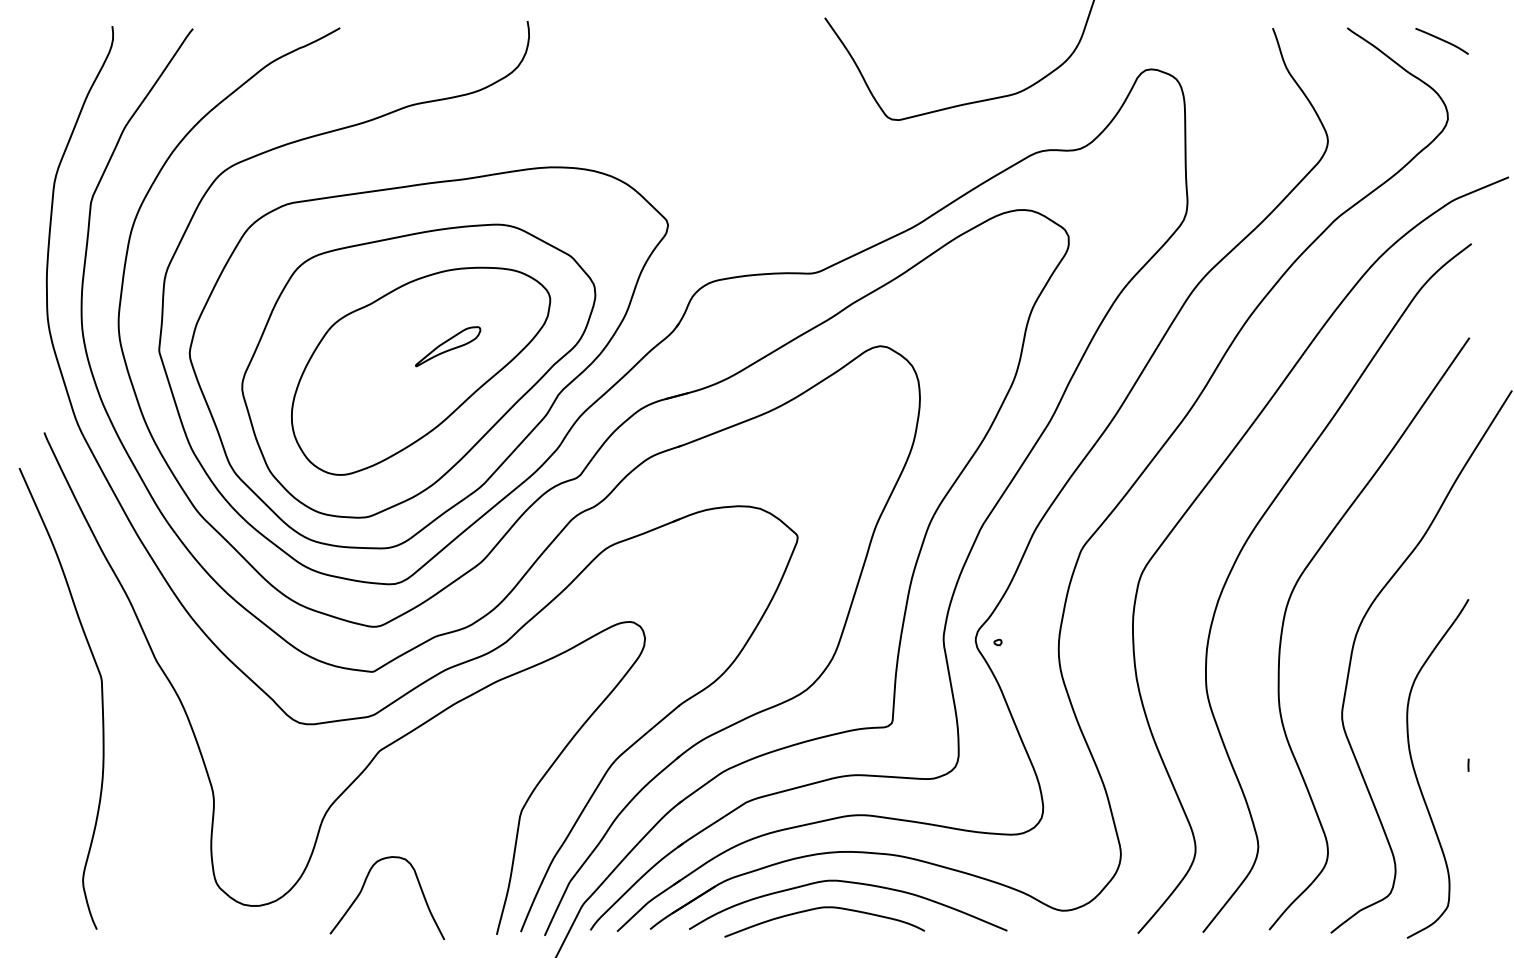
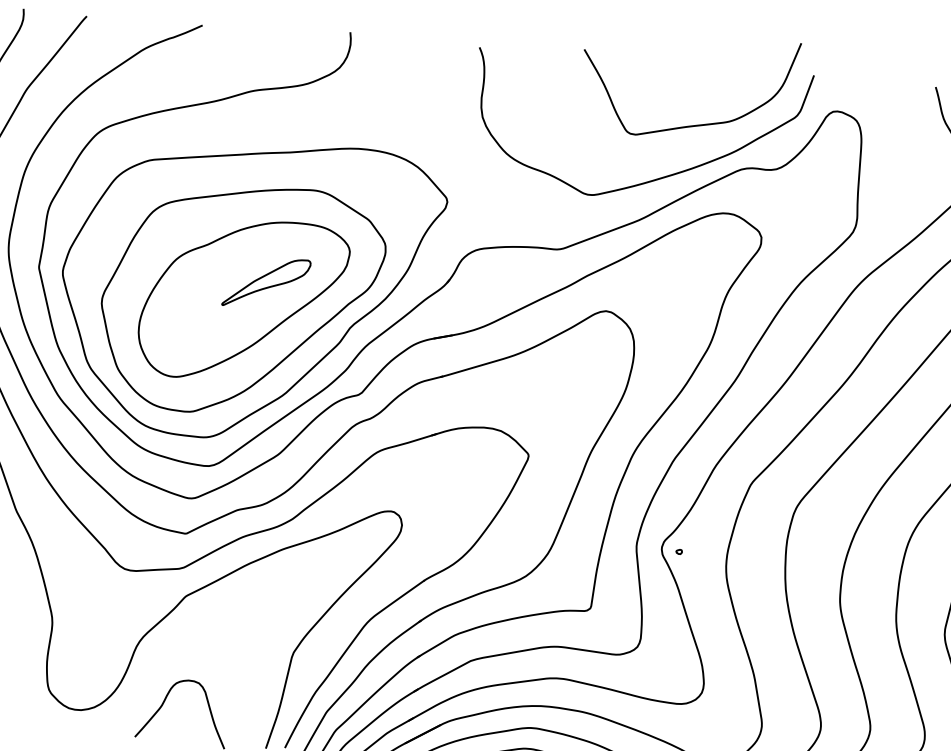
curve: (924, 175) -> (652, 179), added
part: (447, 346) -> (265, 282), size x1.67

